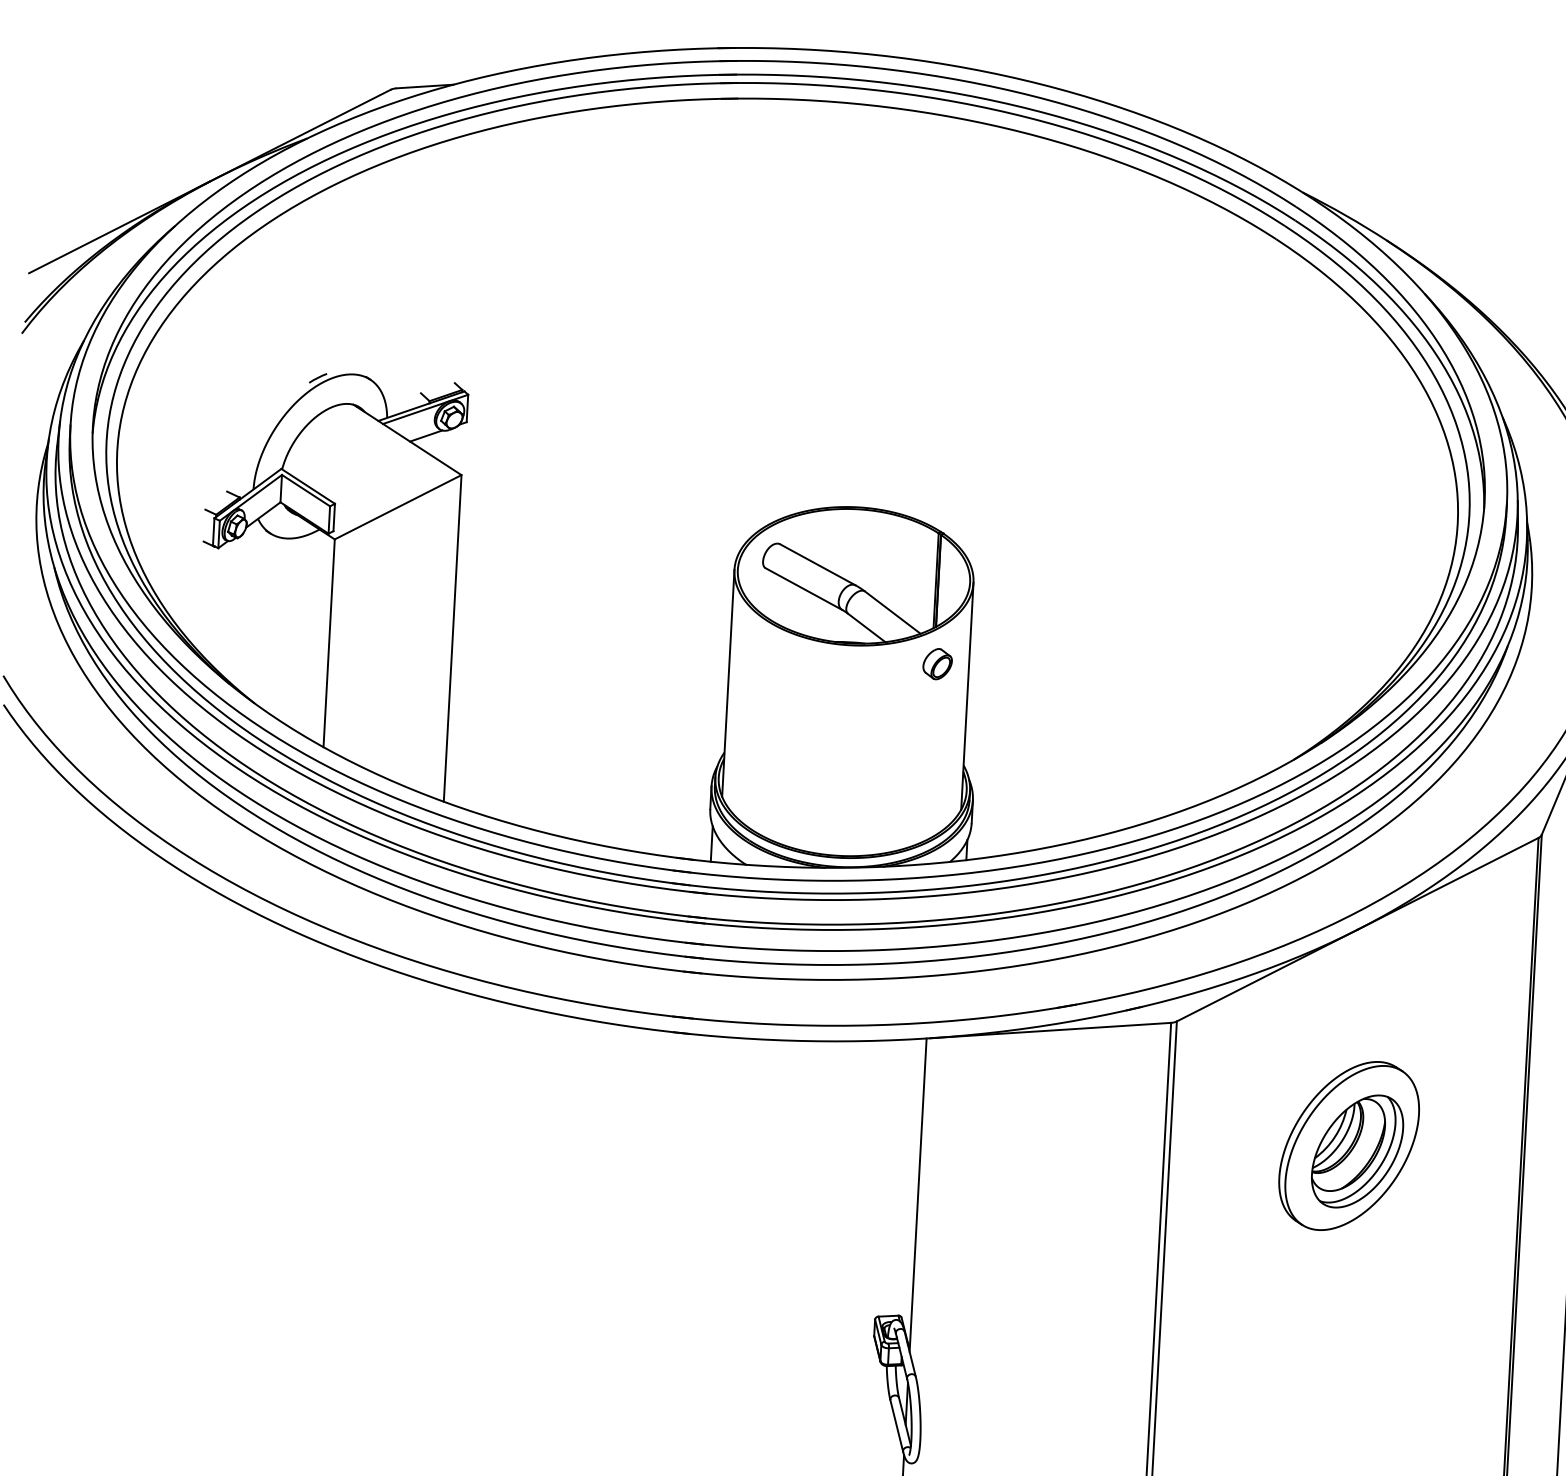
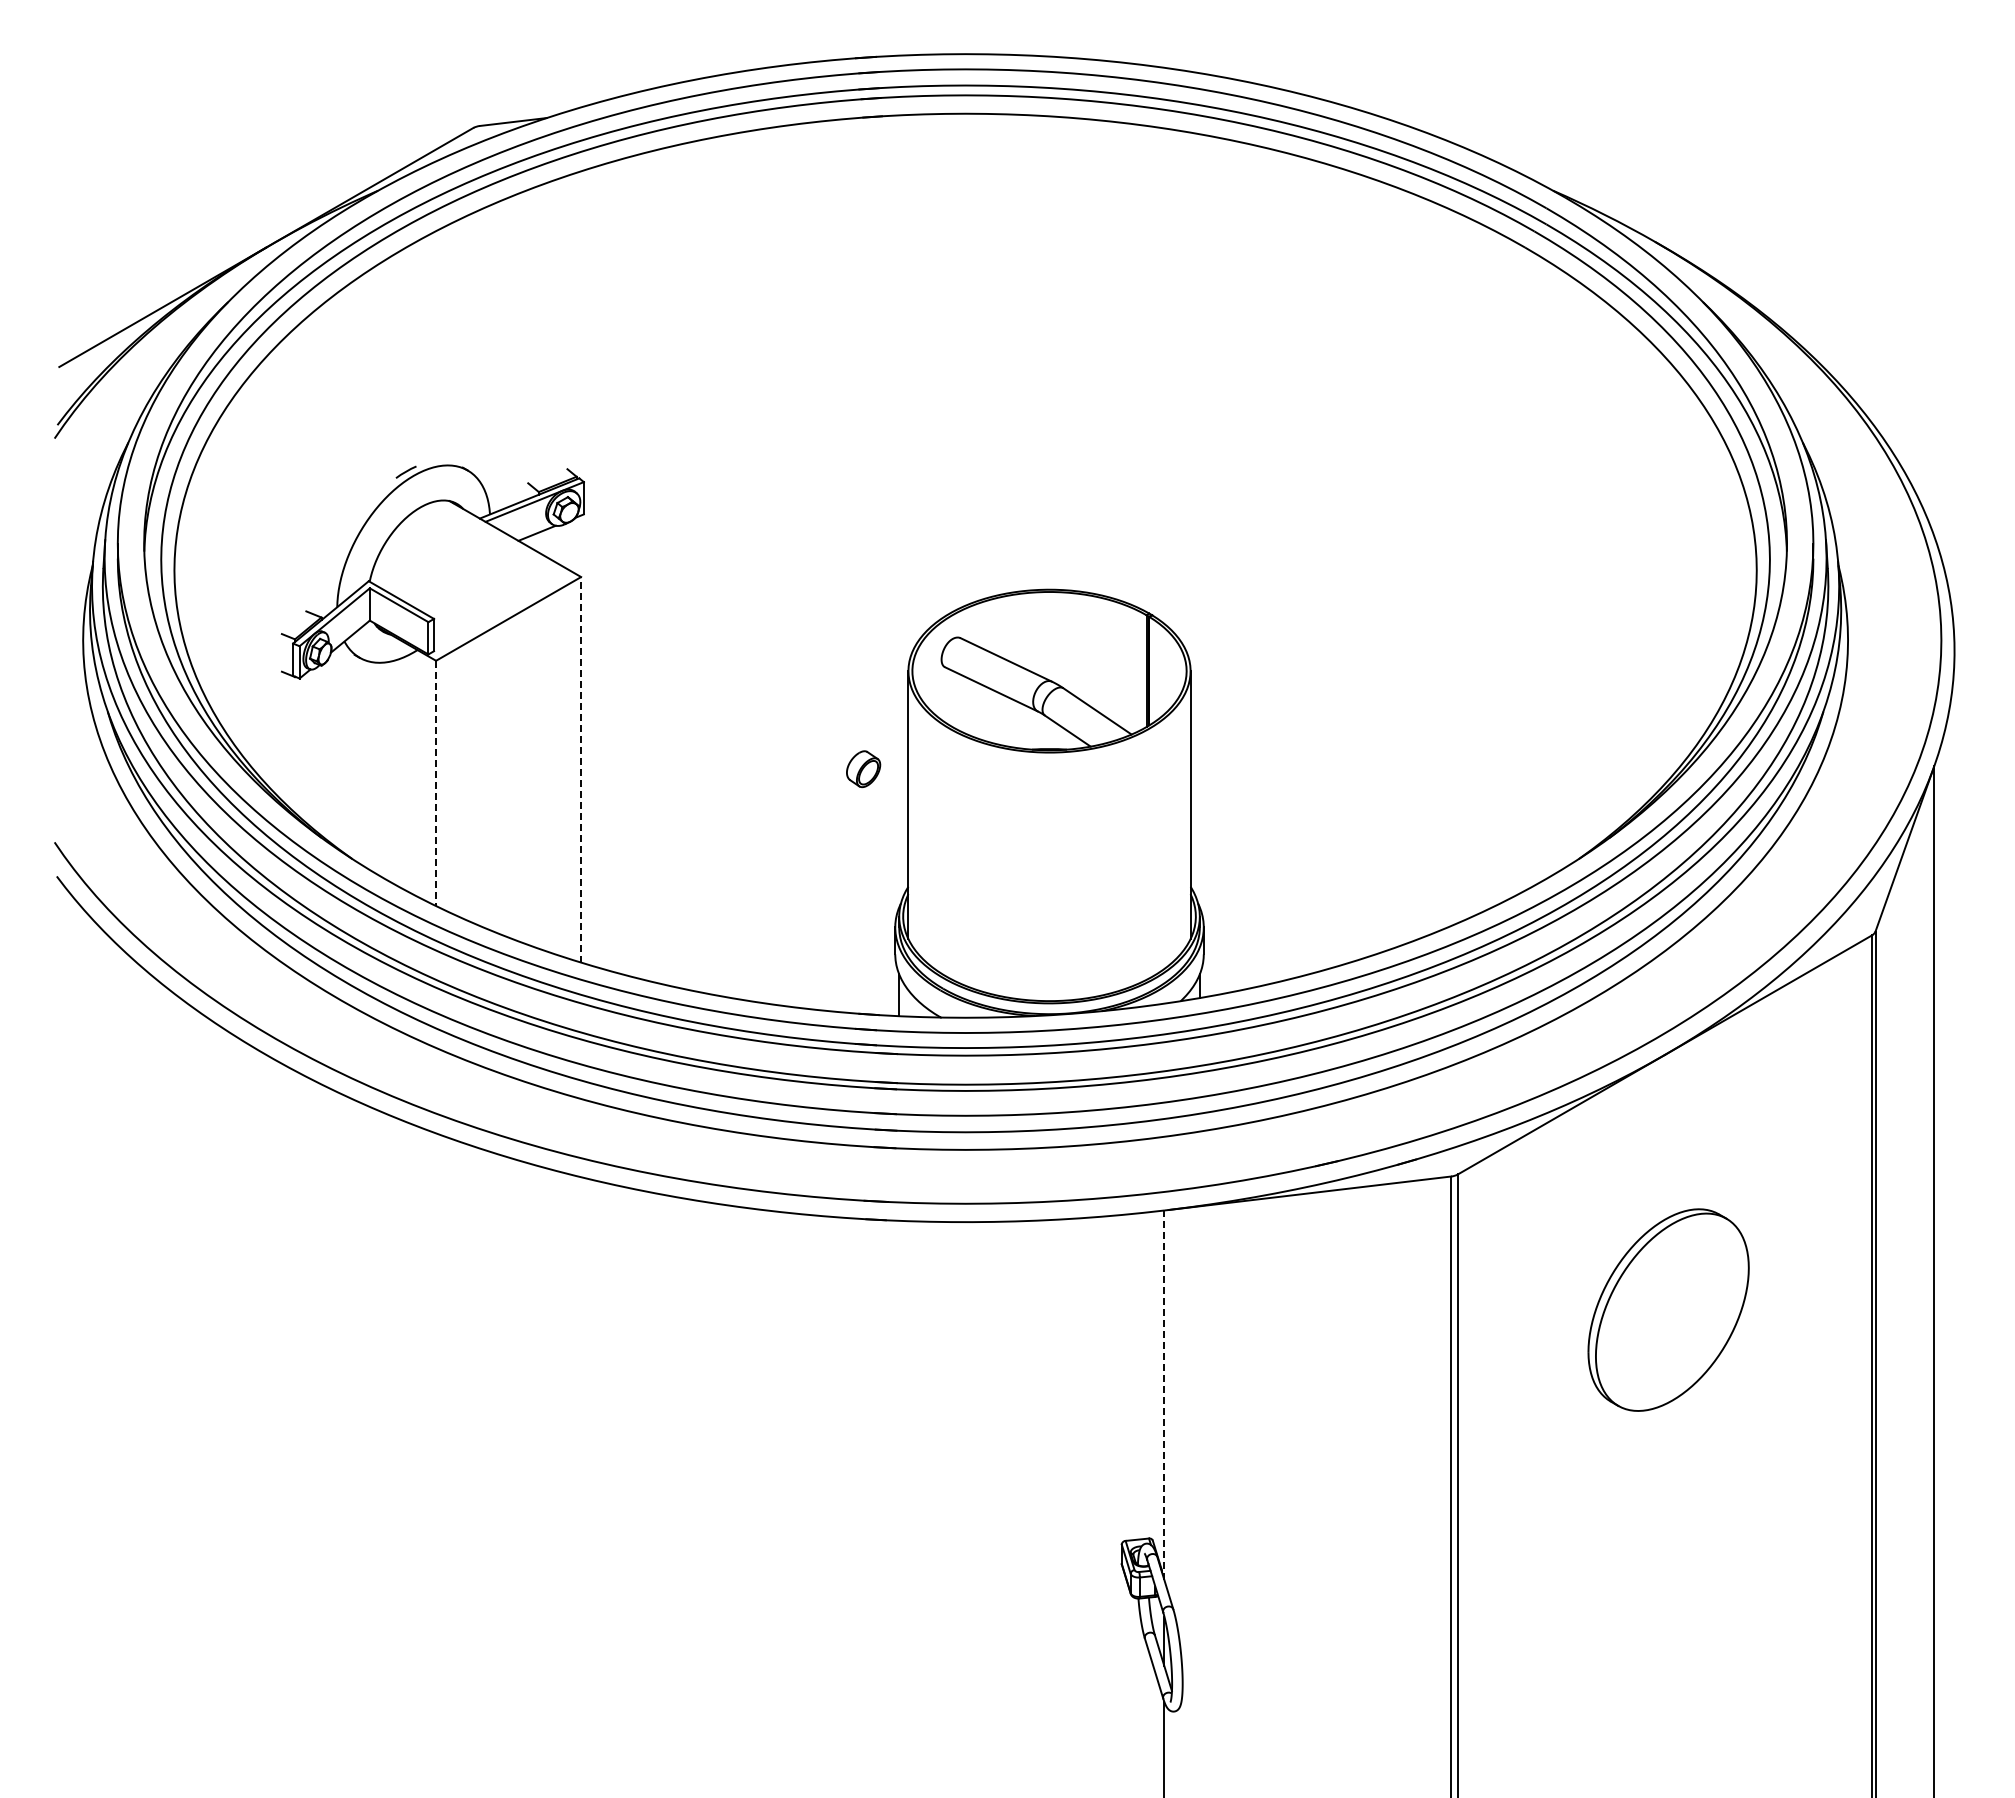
line: (452, 638) -> (581, 769), solid -> dashed
line: (329, 643) -> (436, 783), solid -> dashed
part: (937, 664) -> (863, 769), moved
part: (1357, 1151) -> (1678, 1315), removed
line: (918, 1195) -> (1164, 1395), solid -> dashed

